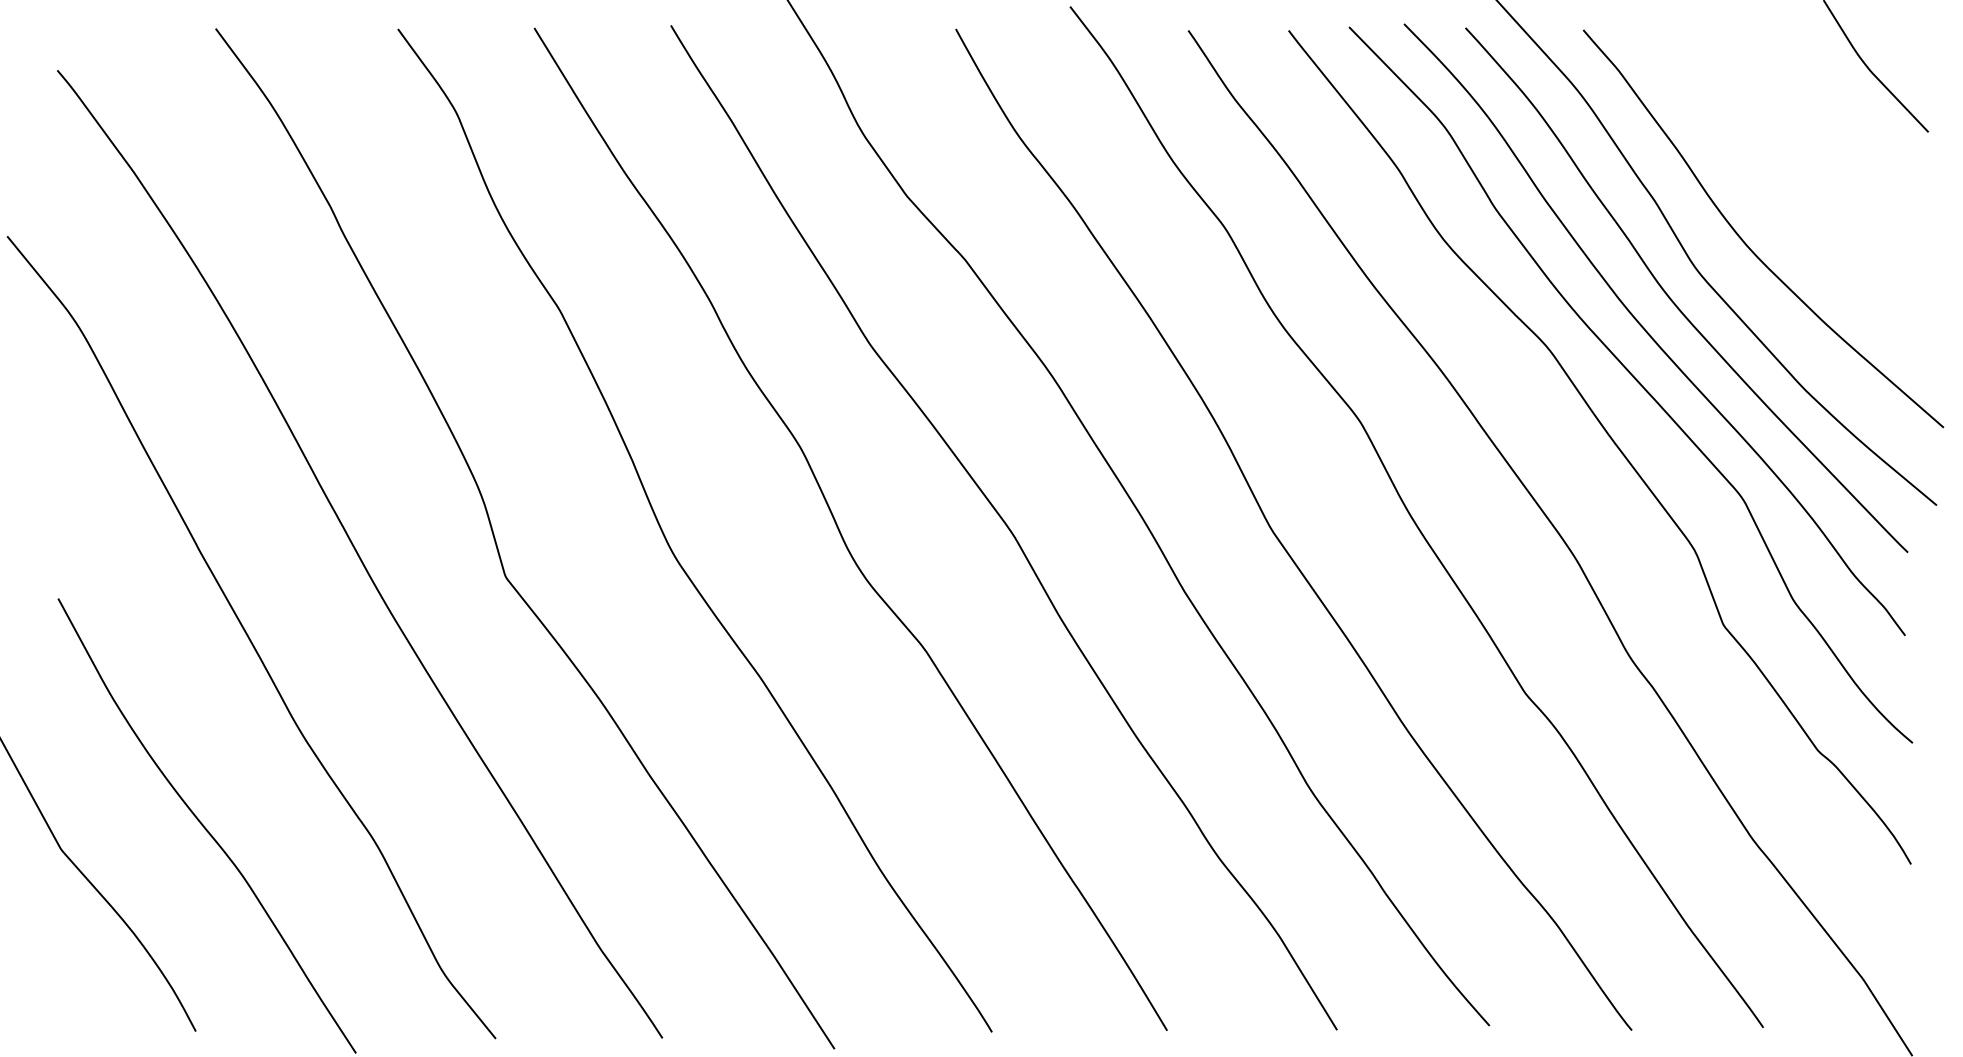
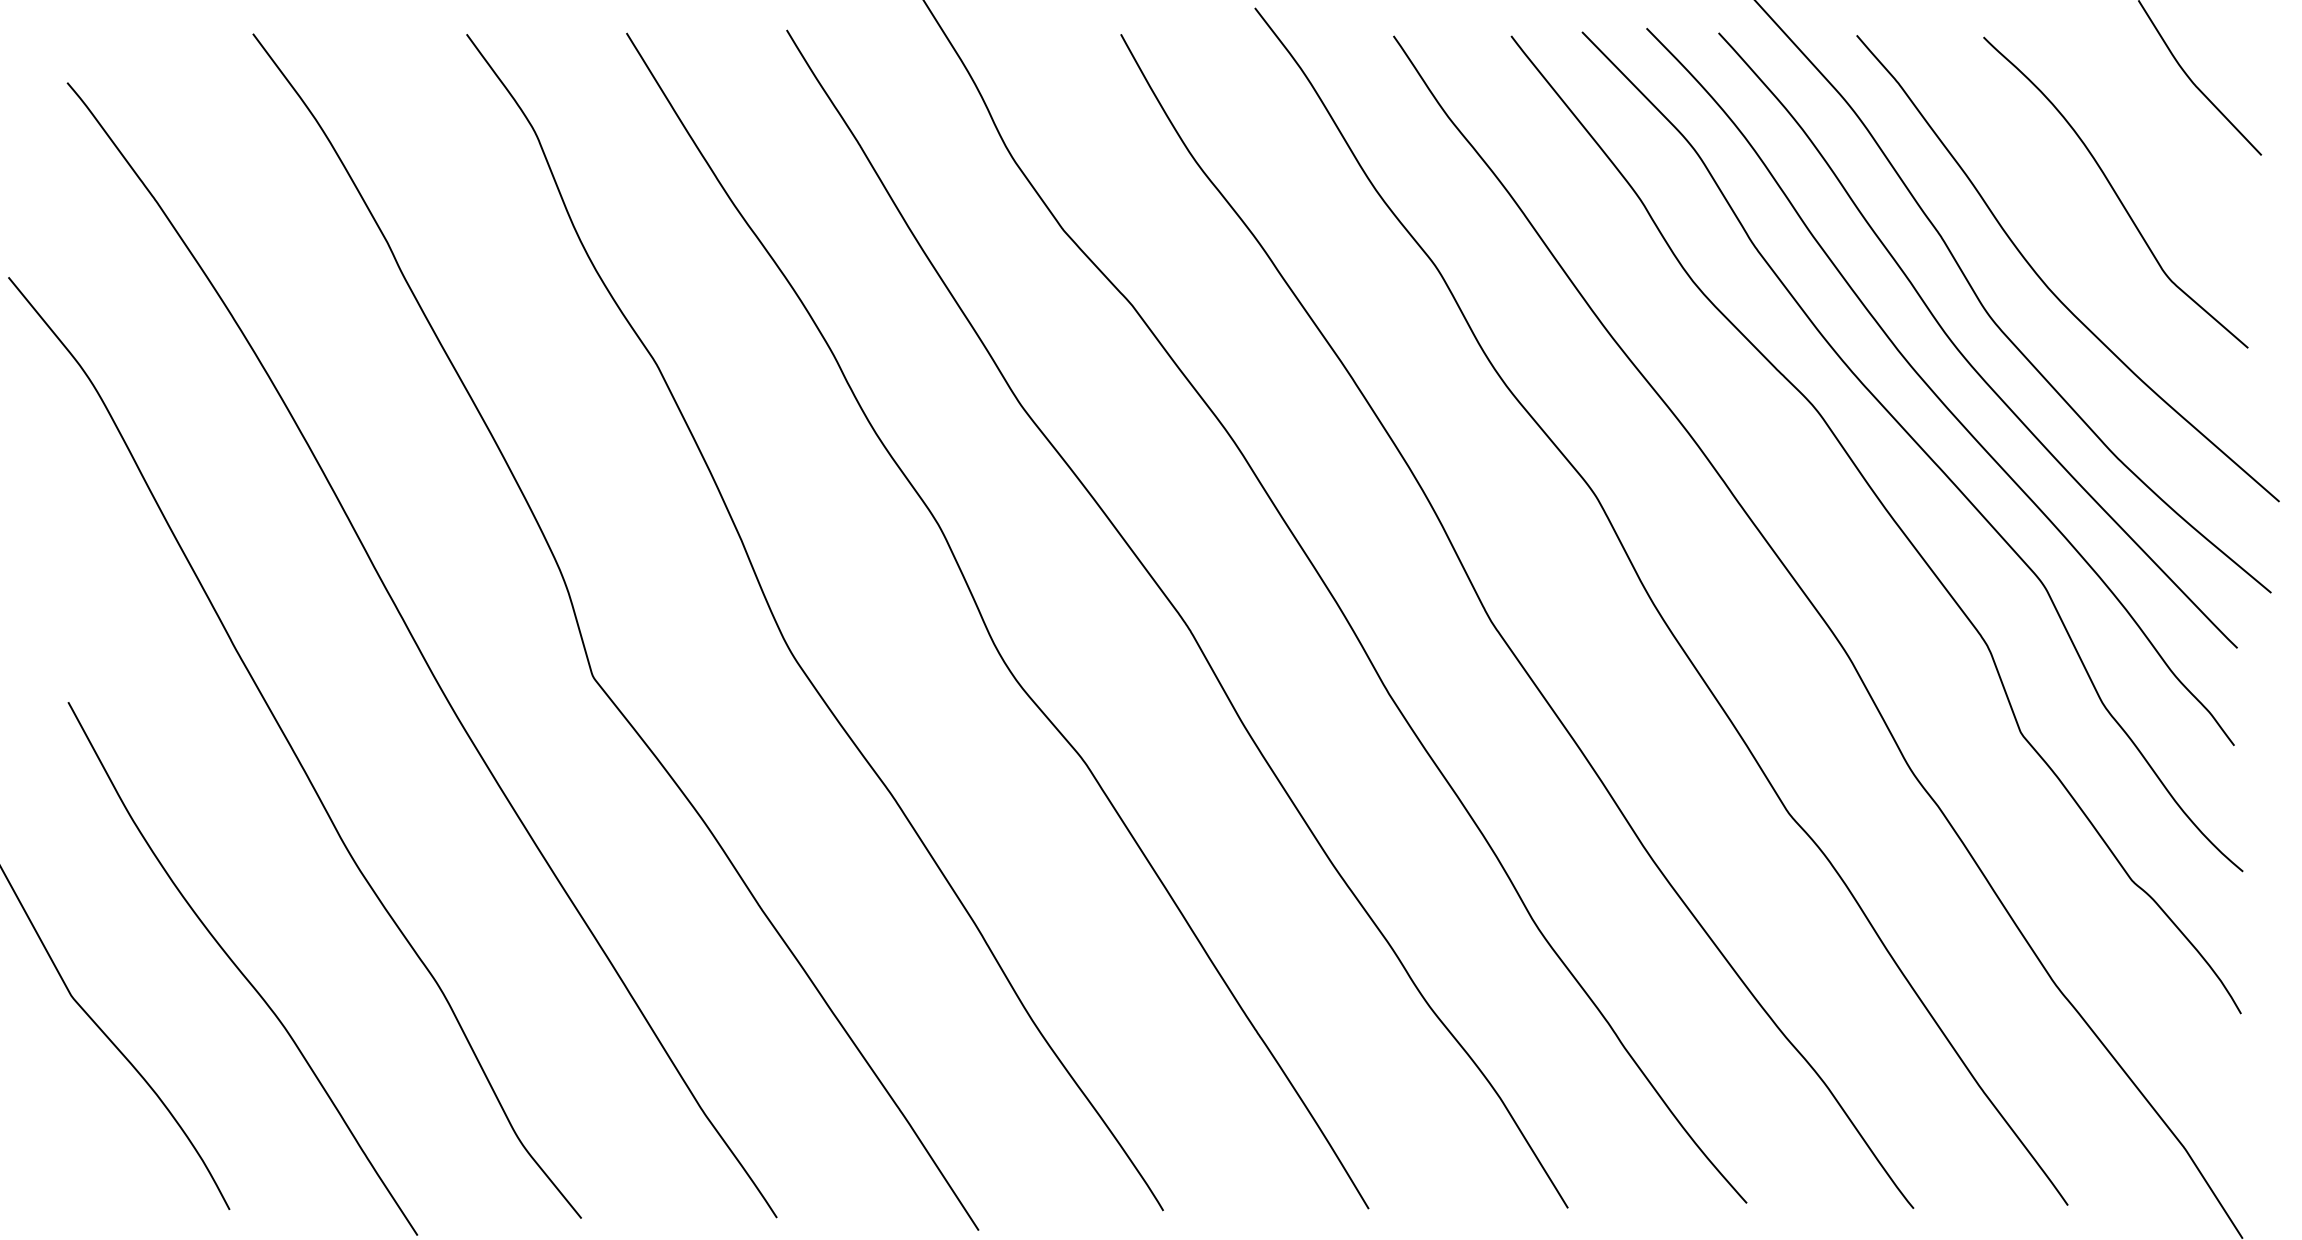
curve: (1804, 164) -> (2116, 193), added

